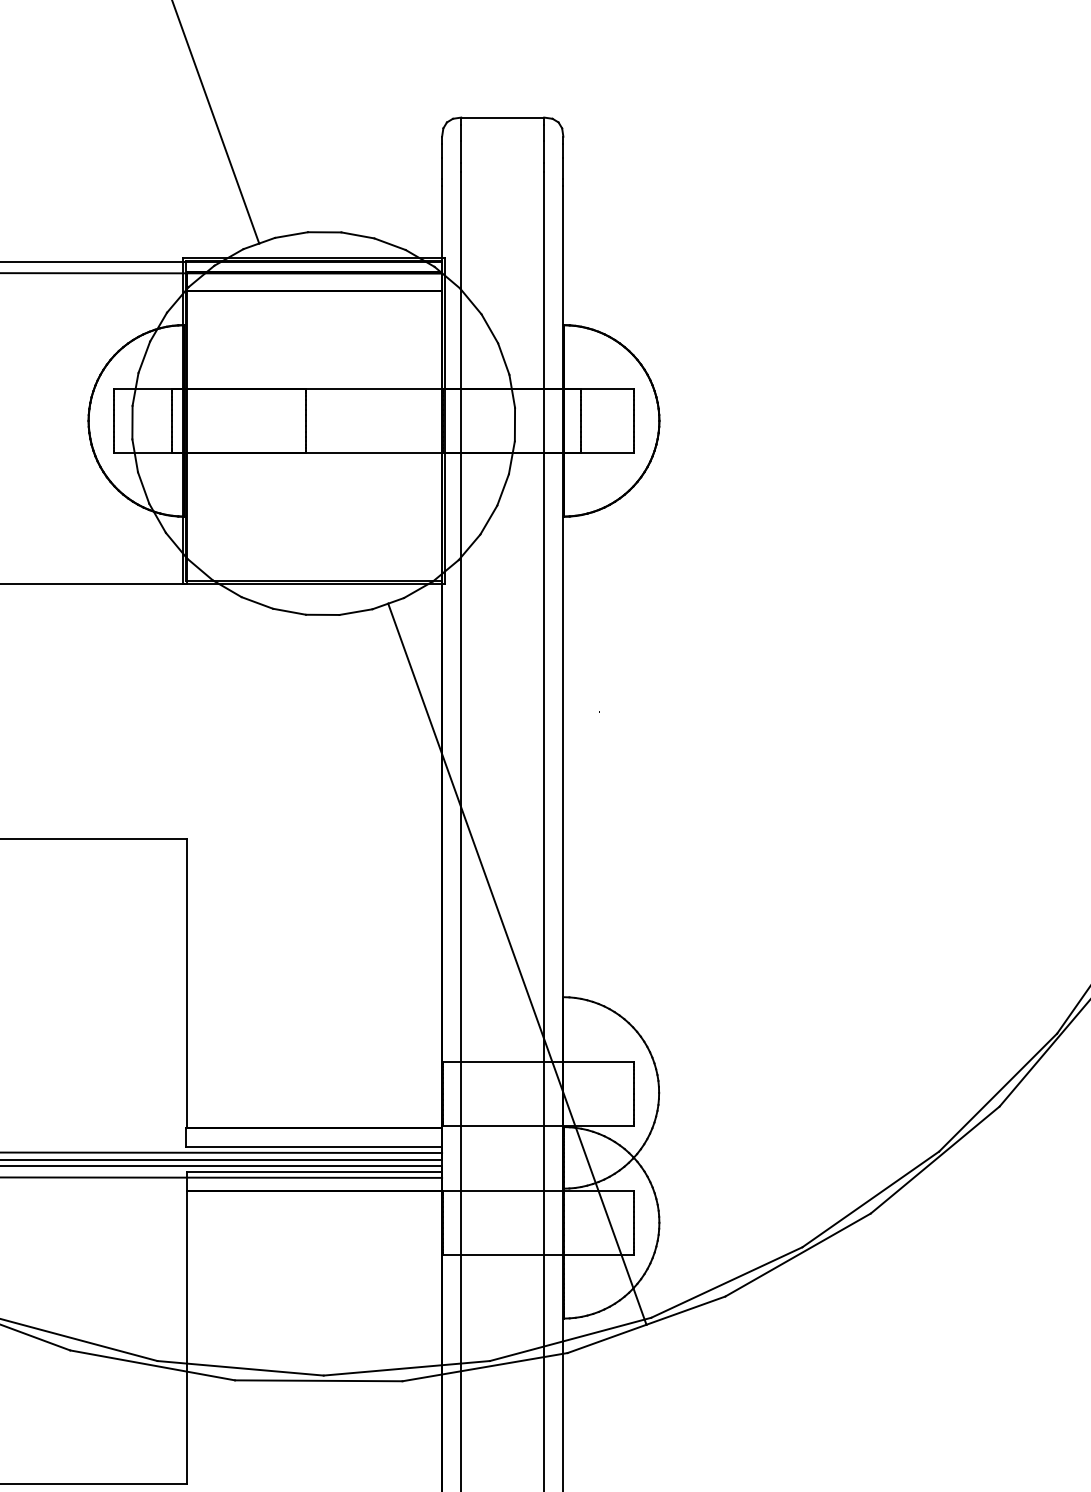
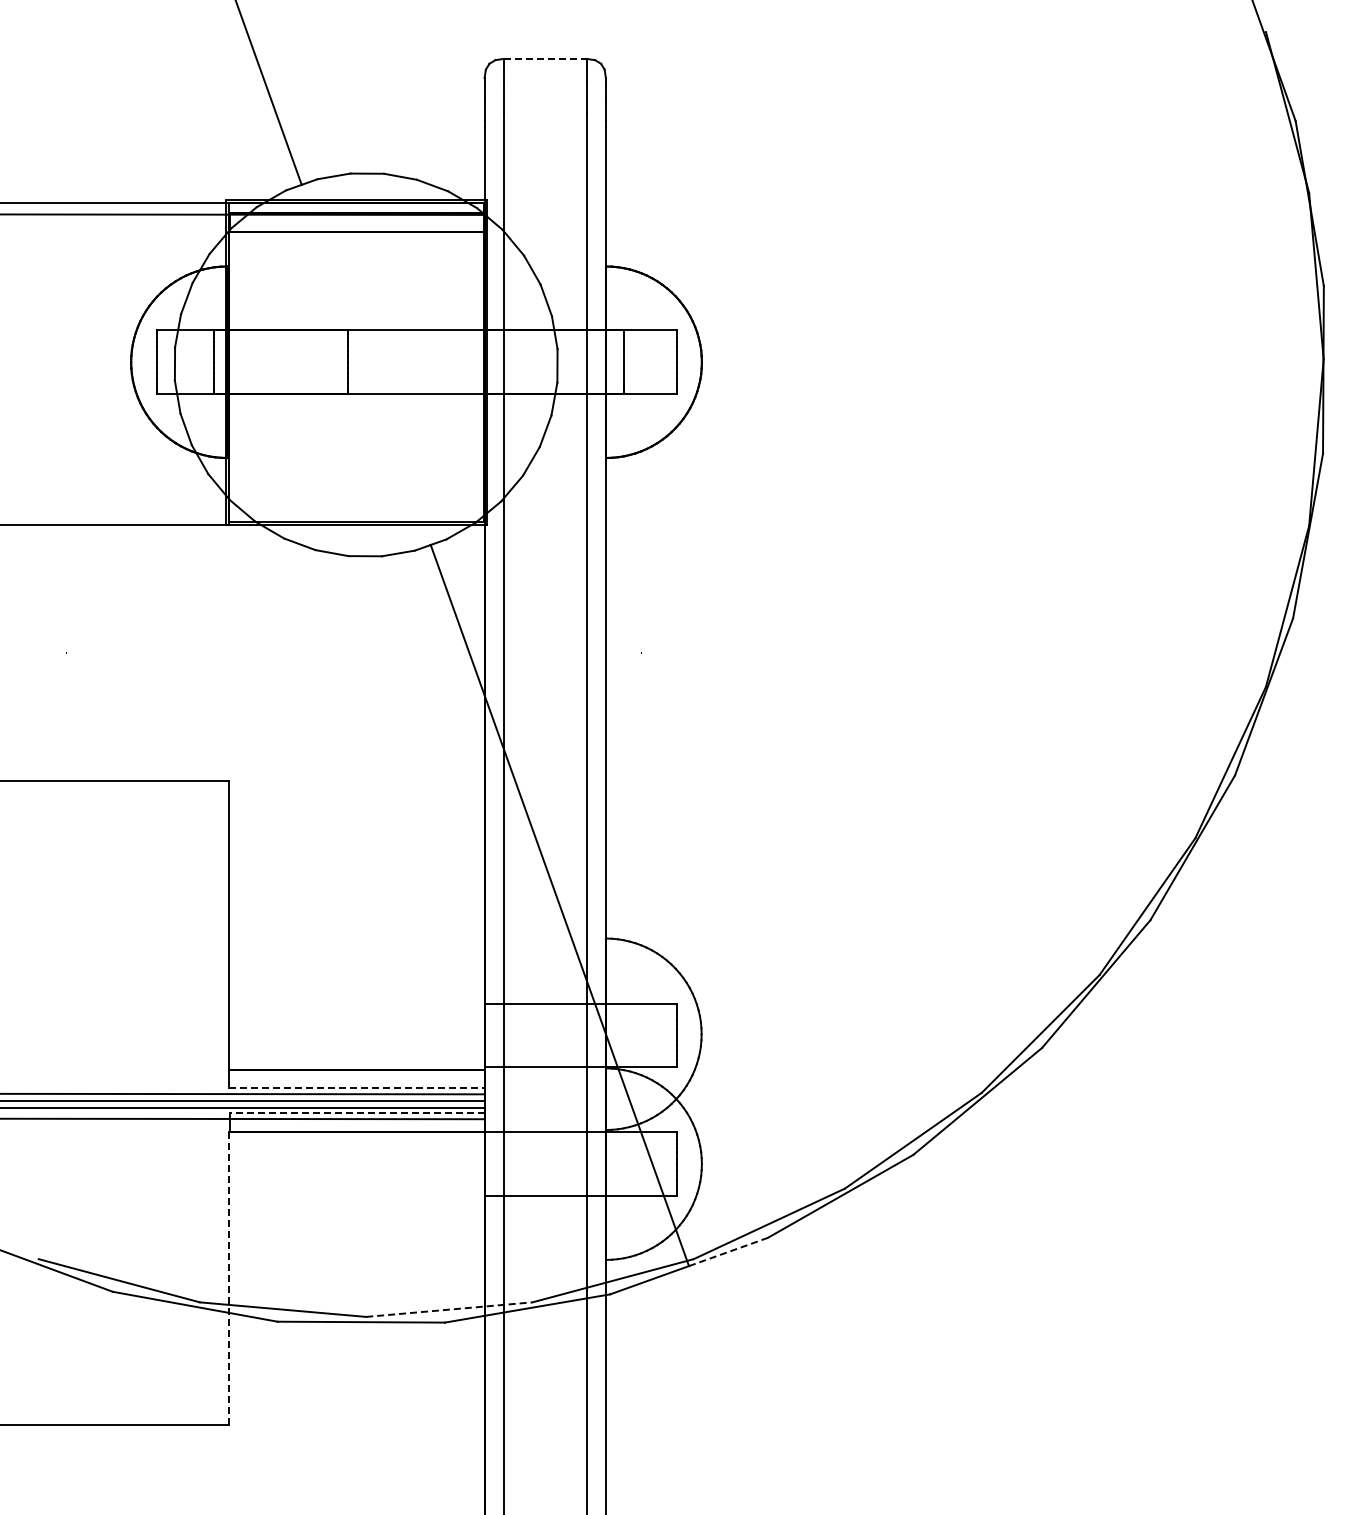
line: (502, 117) -> (545, 58), solid -> dashed
line: (313, 1147) -> (356, 1088), solid -> dashed
line: (313, 1172) -> (356, 1113), solid -> dashed
line: (685, 1311) -> (728, 1252), solid -> dashed
line: (186, 1337) -> (229, 1278), solid -> dashed
line: (406, 1368) -> (449, 1309), solid -> dashed

